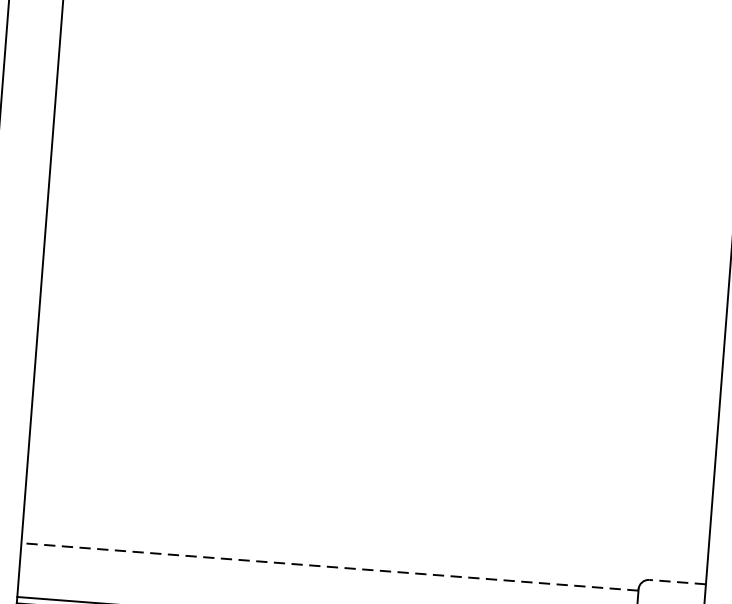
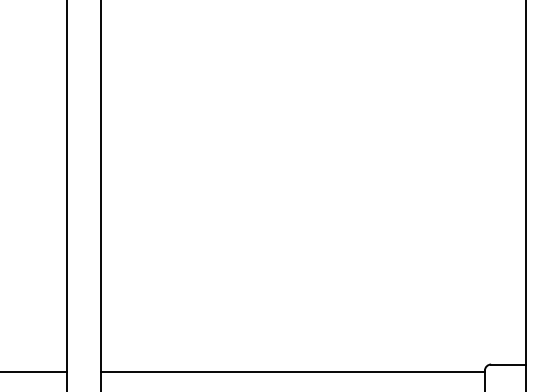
line: (329, 566) -> (292, 371), dashed -> solid
line: (677, 582) -> (508, 364), dashed -> solid

